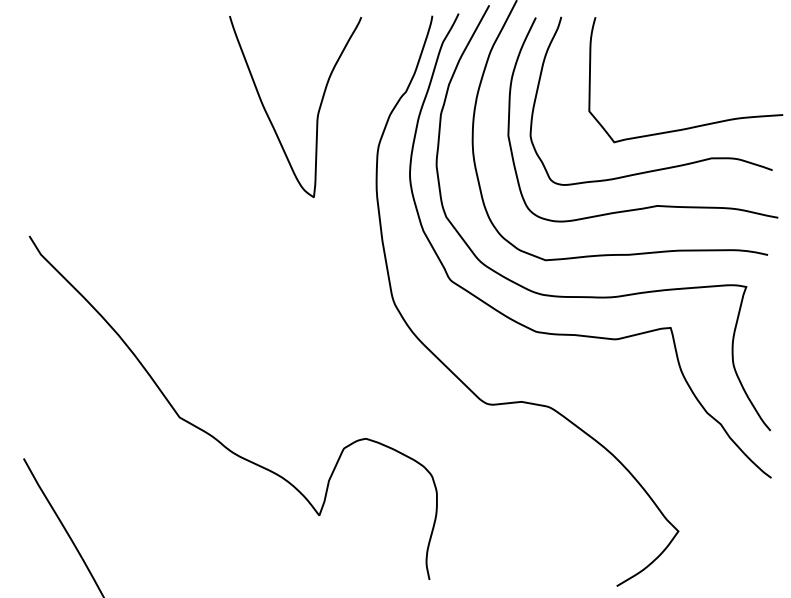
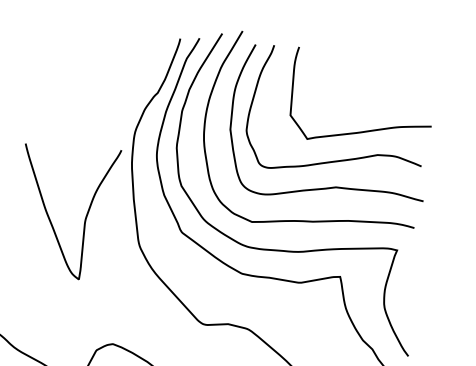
curve: (317, 112) -> (85, 217), moved

